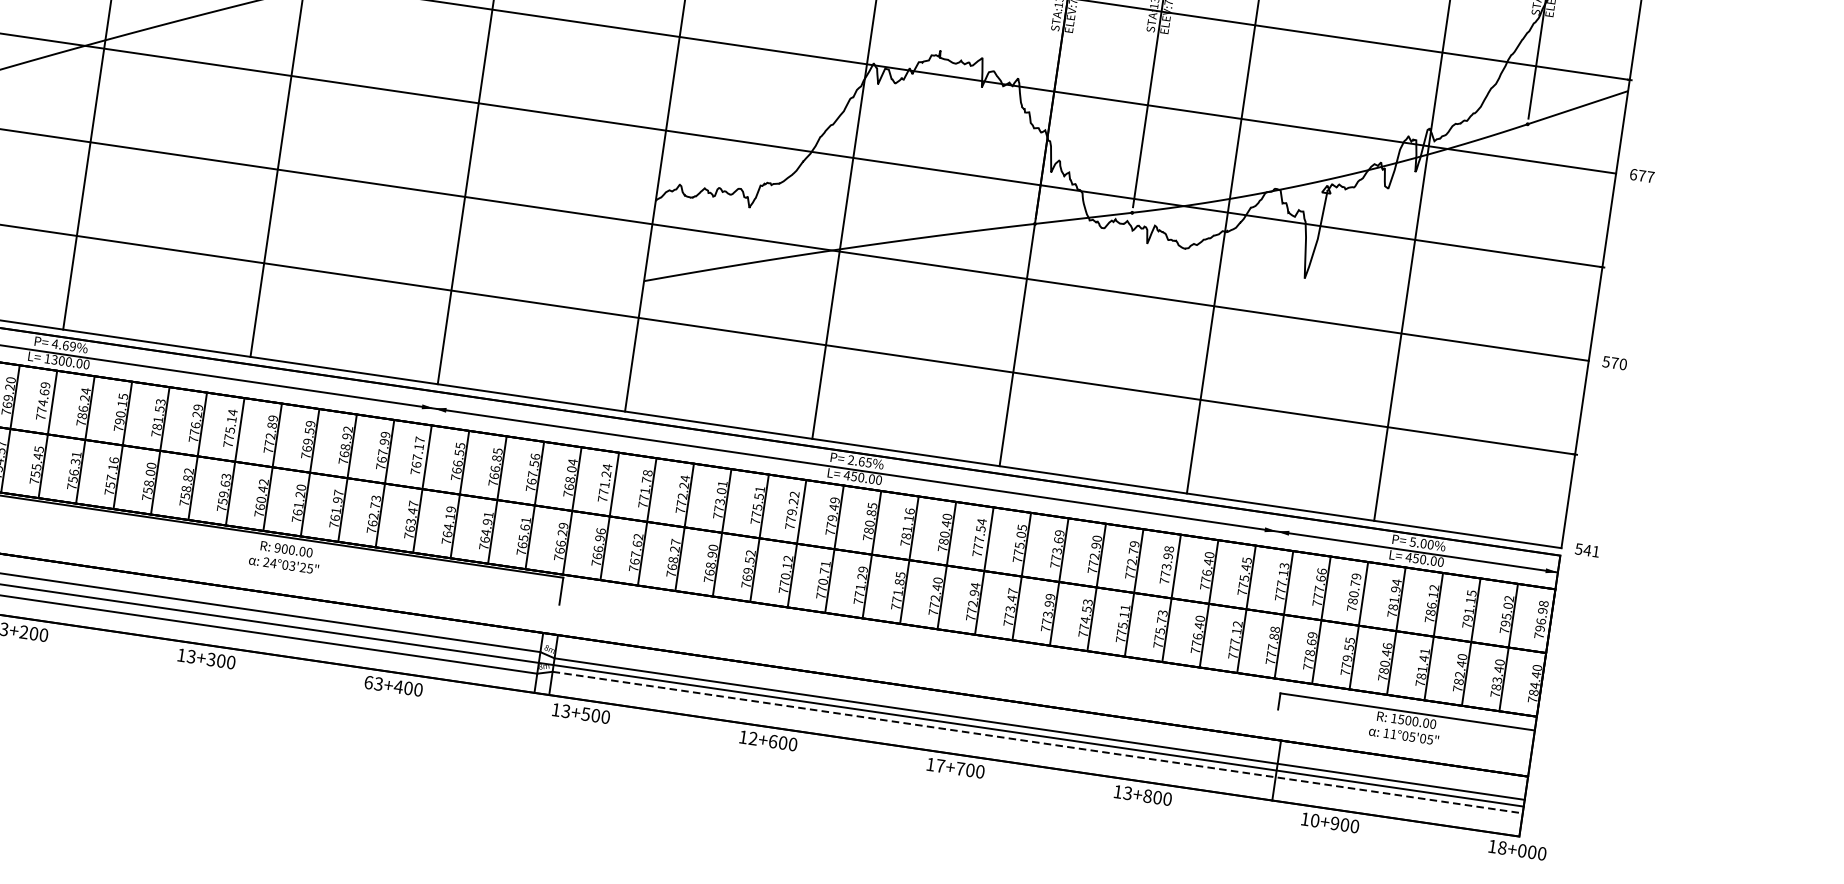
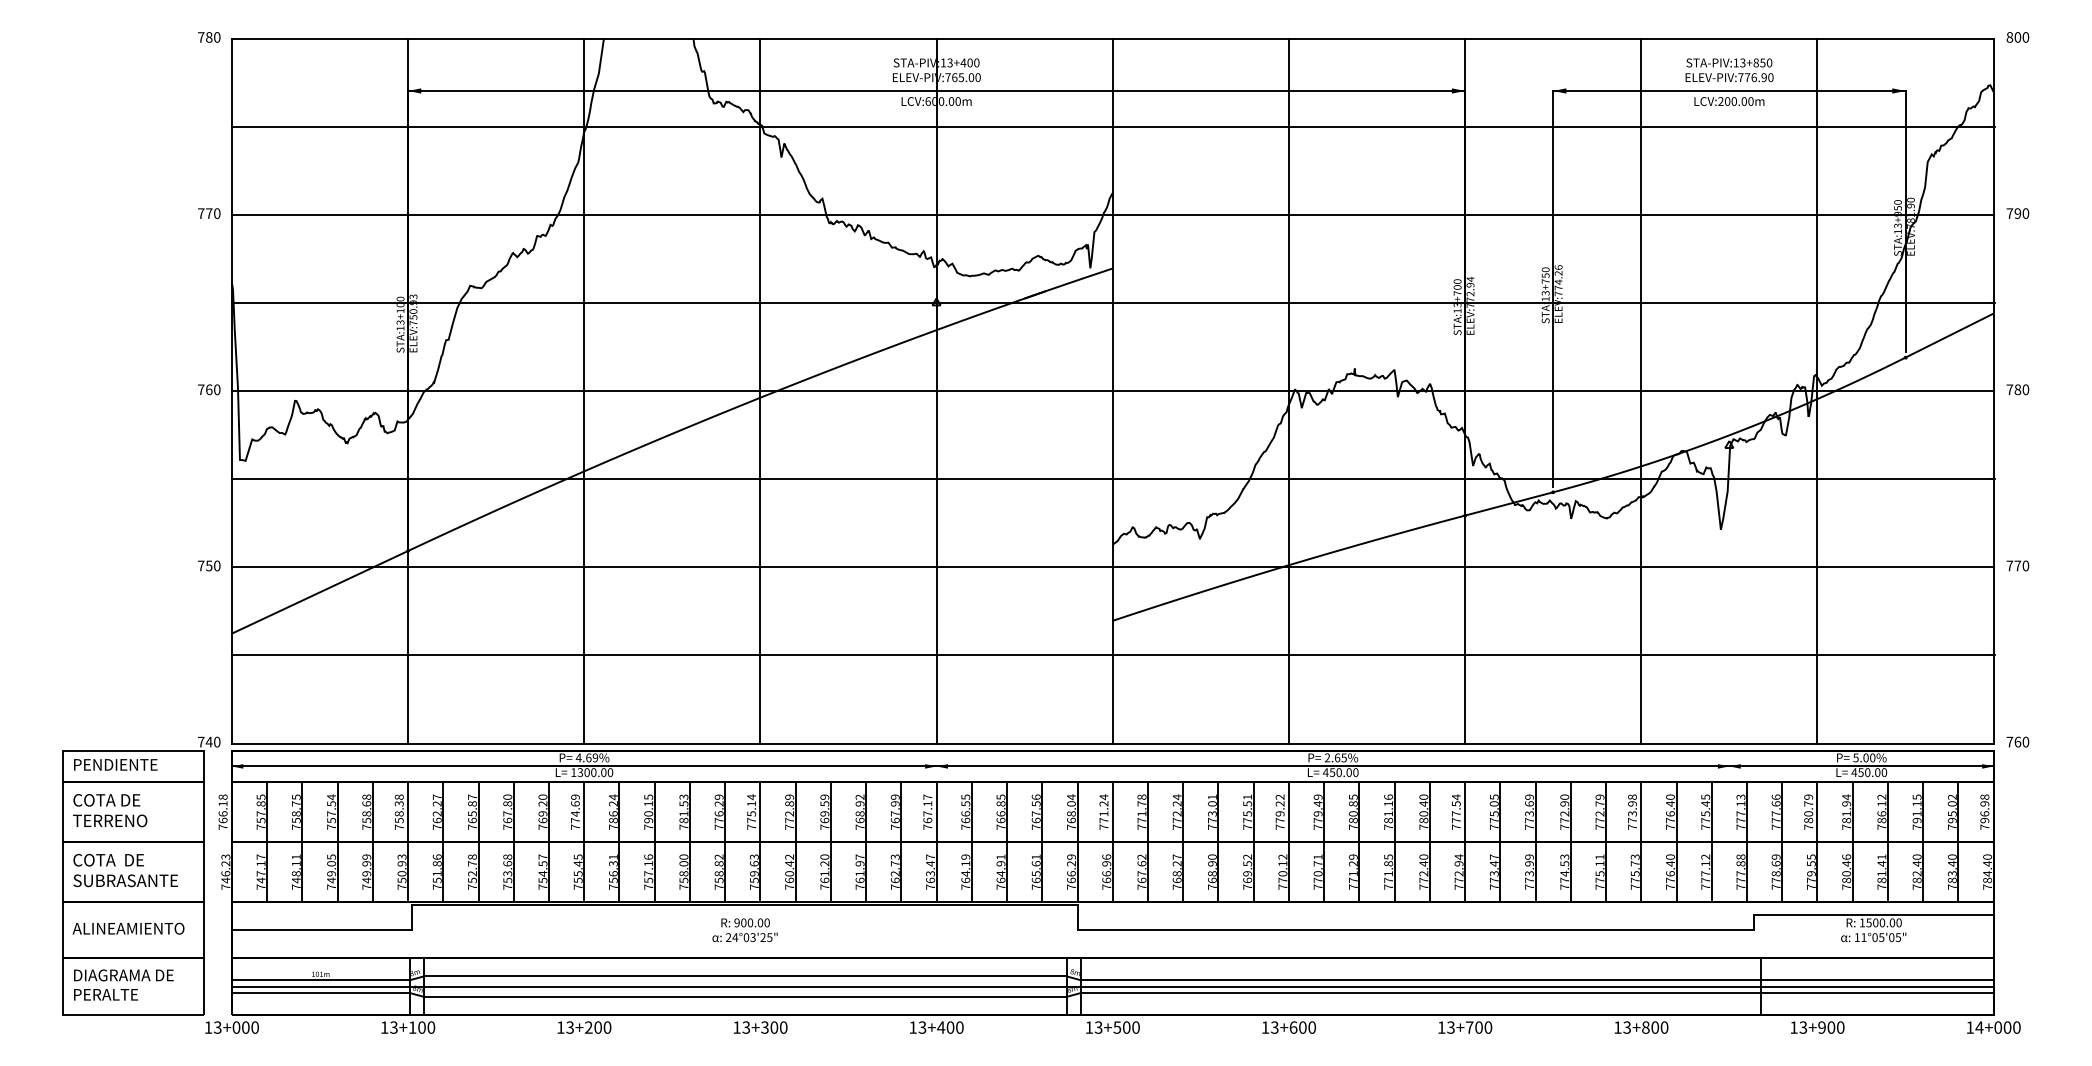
text: (1641, 175) -> (2017, 389), 677 -> 780
text: (1605, 361) -> (2009, 565), 570 -> 770
text: (1587, 549) -> (2017, 741), 541 -> 760
text: (284, 557) -> (744, 930), moved
line: (918, 657) -> (1416, 930), added
text: (369, 682) -> (913, 1027), 63+400 -> 13+400
text: (752, 738) -> (1274, 1027), 12+600 -> 13+600
line: (1037, 742) -> (1537, 992), dashed -> solid
text: (940, 765) -> (1450, 1027), 17+700 -> 13+700
text: (1315, 820) -> (1803, 1027), 10+900 -> 13+900
text: (1502, 847) -> (1979, 1027), 18+000 -> 14+000

